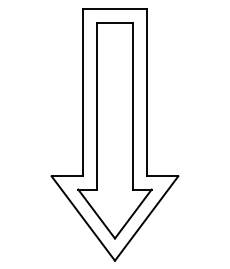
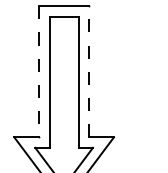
line: (146, 92) -> (88, 71), solid -> dashed
line: (83, 93) -> (39, 72), solid -> dashed

